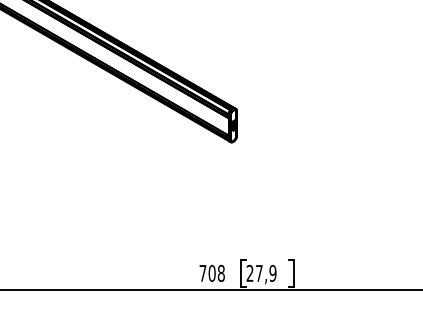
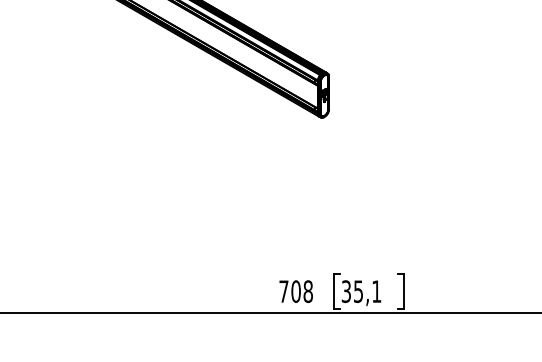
text: (261, 273) -> (361, 291), 27,9 -> 35,1

